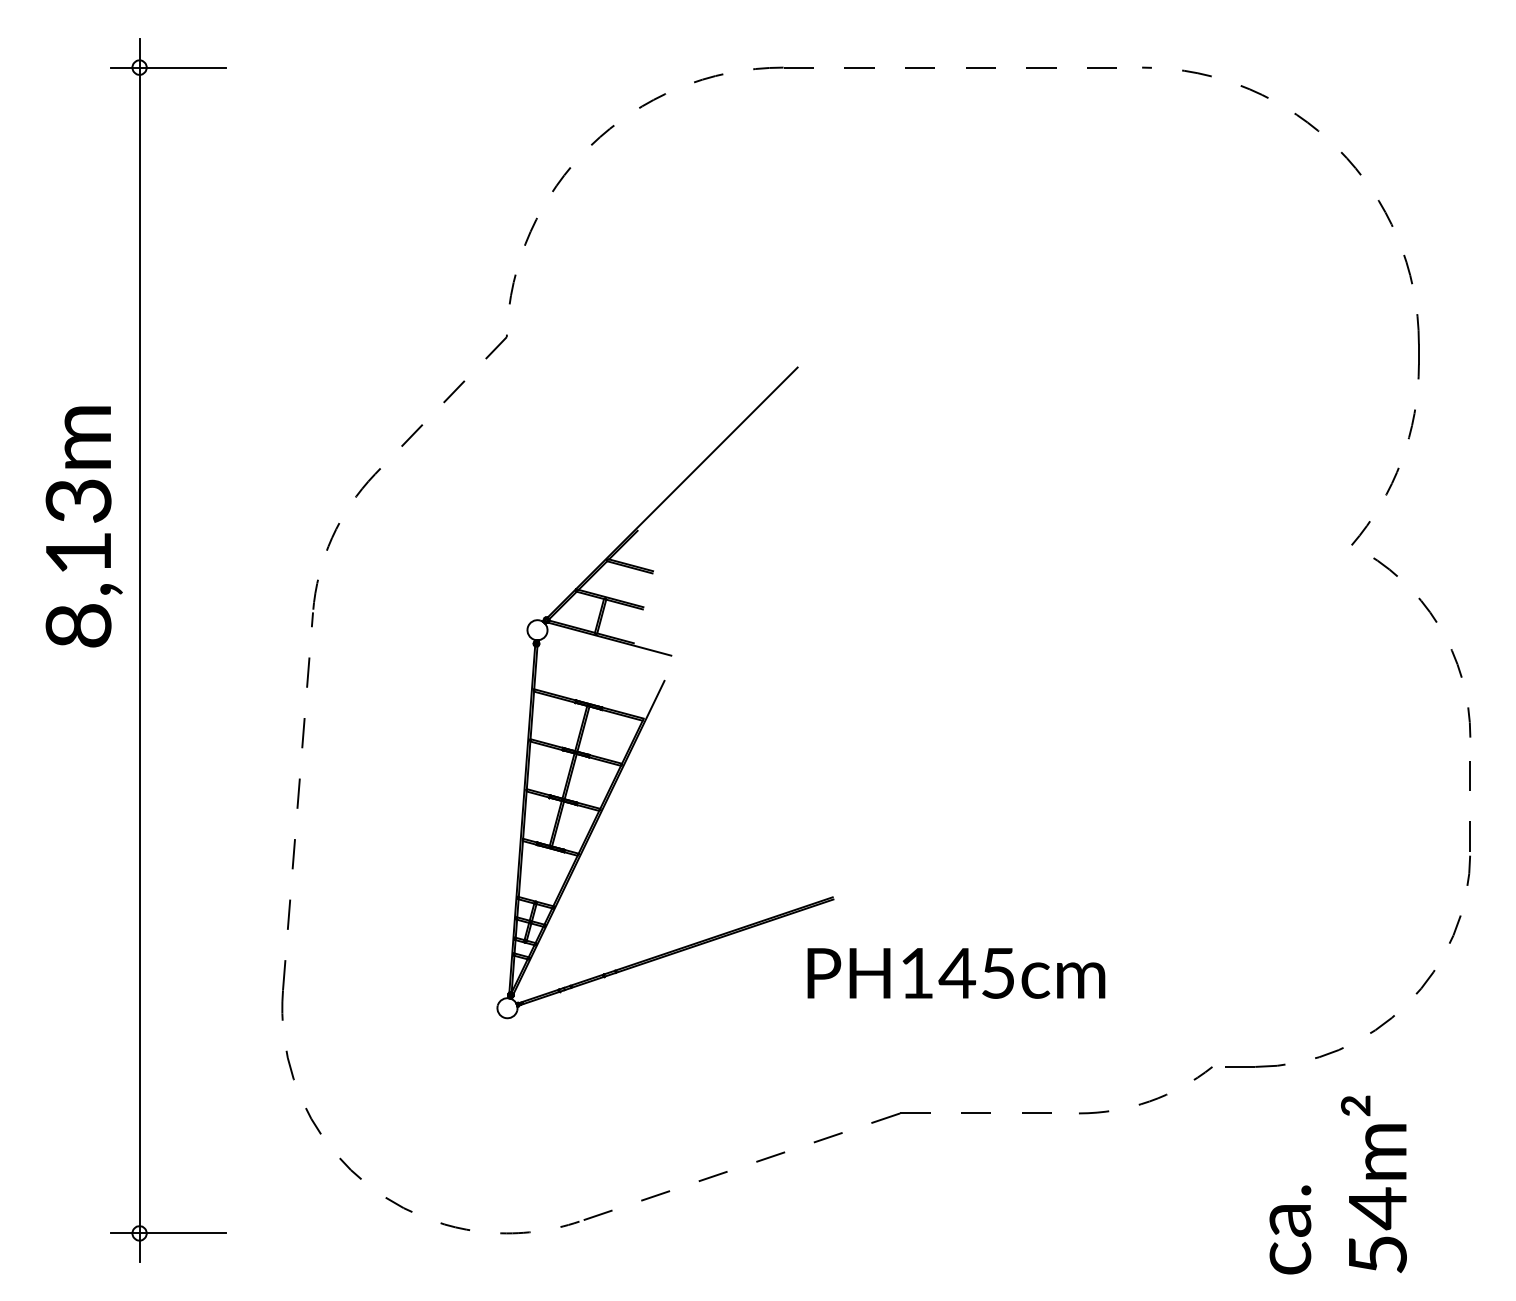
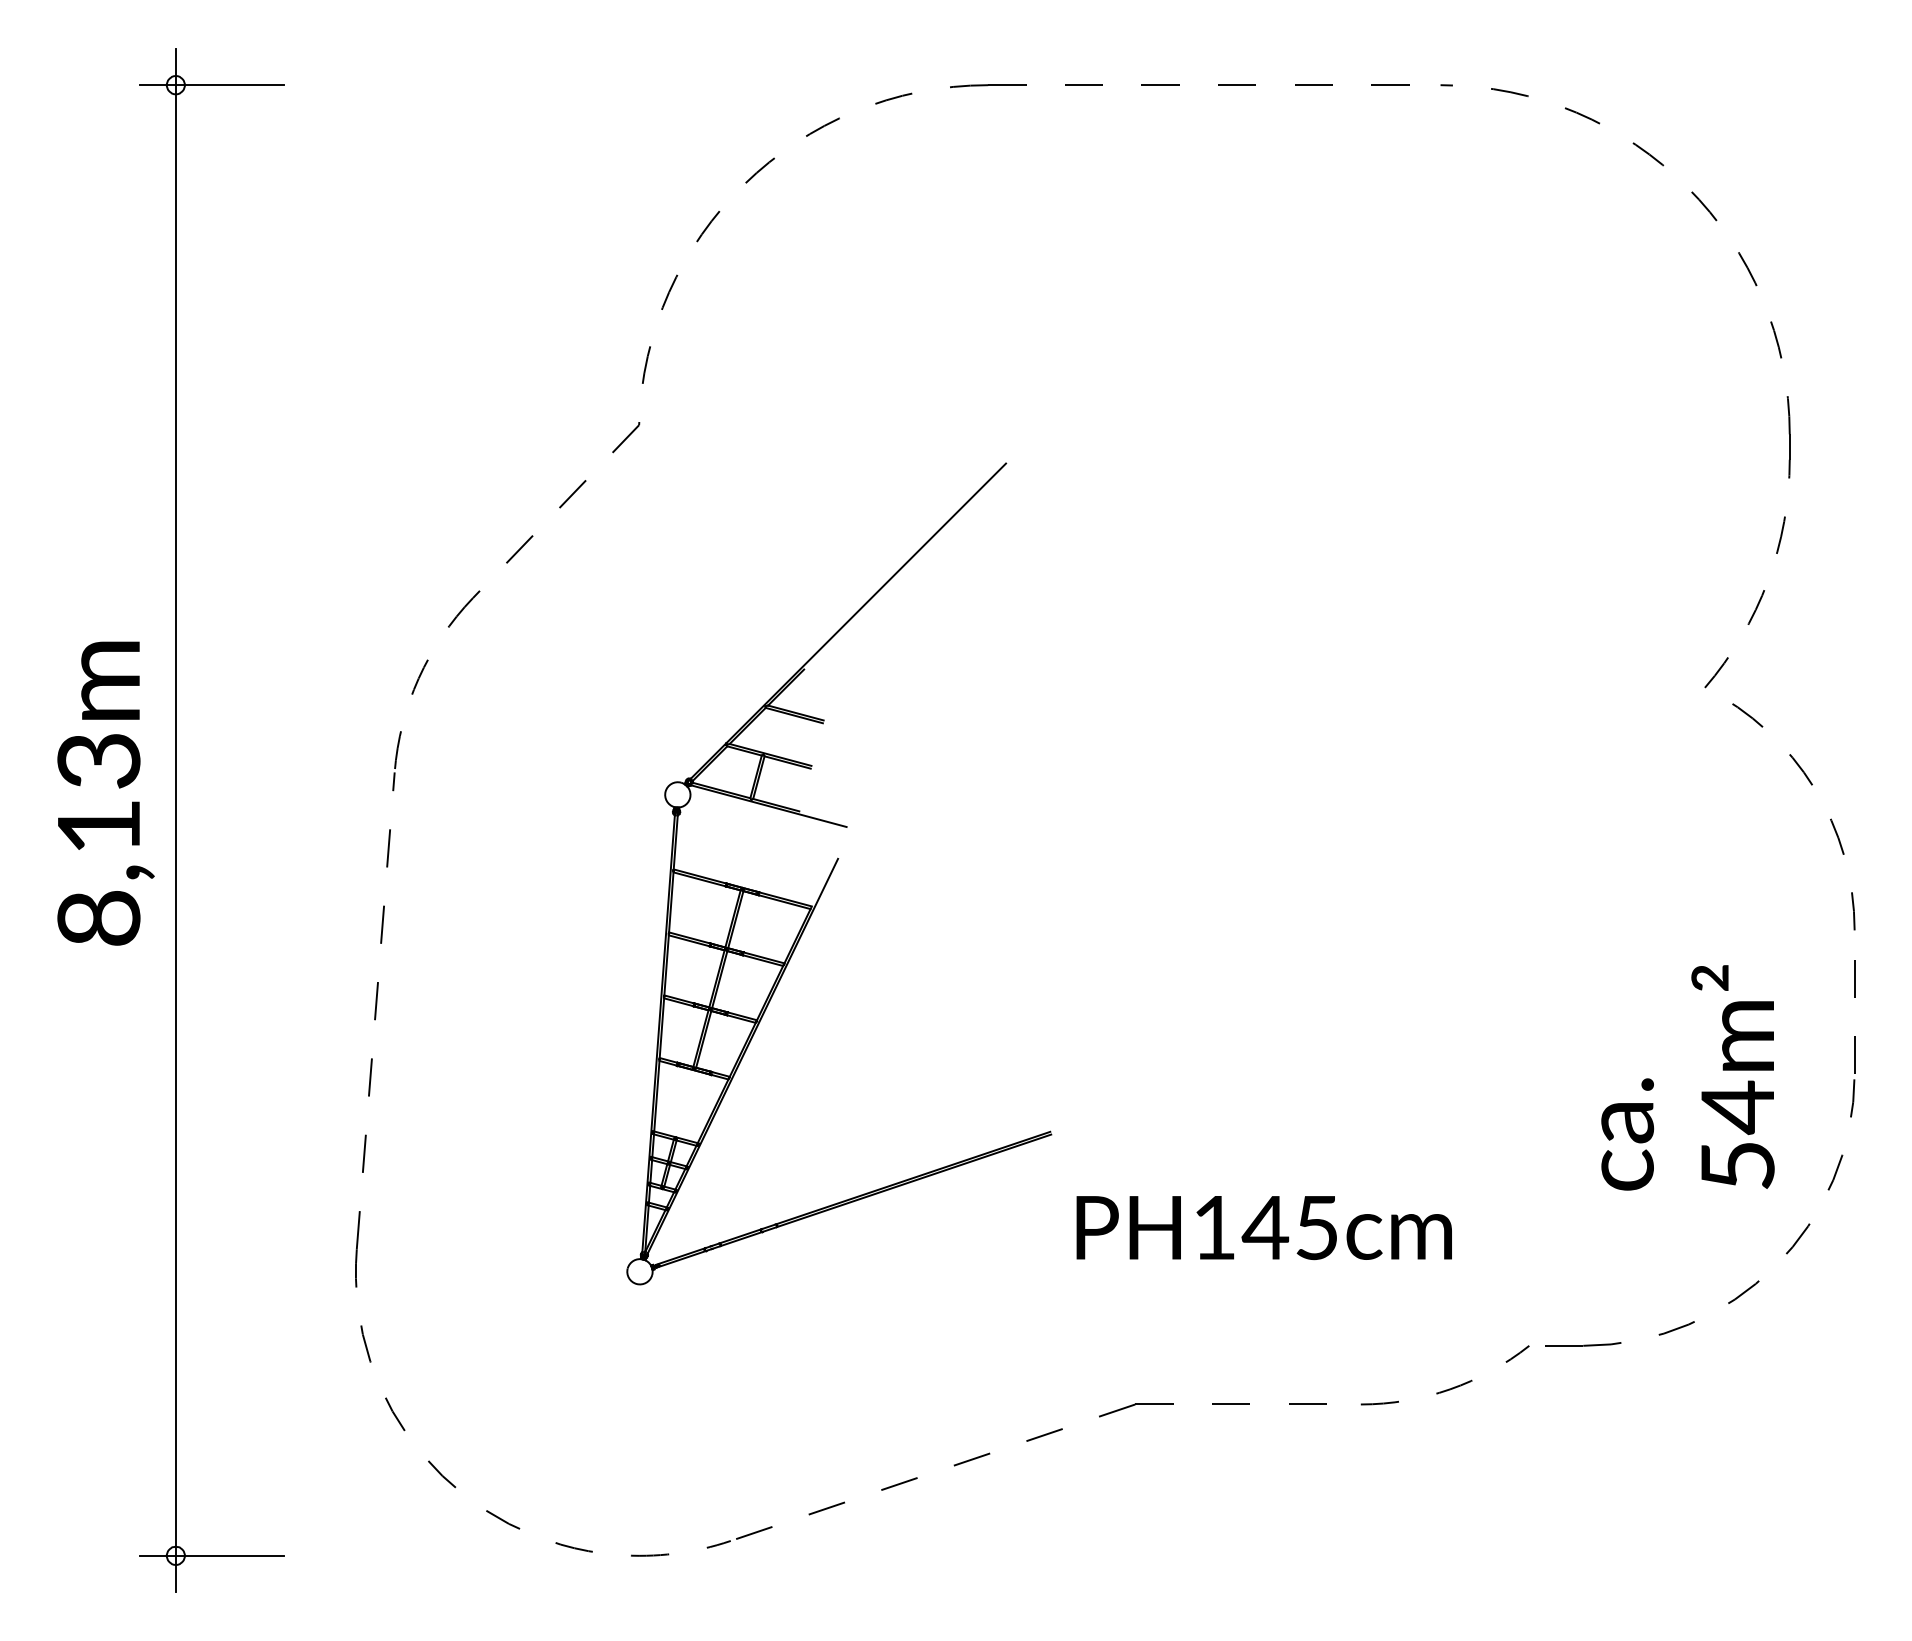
text: (83, 526) -> (105, 793), moved
text: (955, 973) -> (1263, 1228), moved
text: (1337, 1184) -> (1687, 1077), moved

